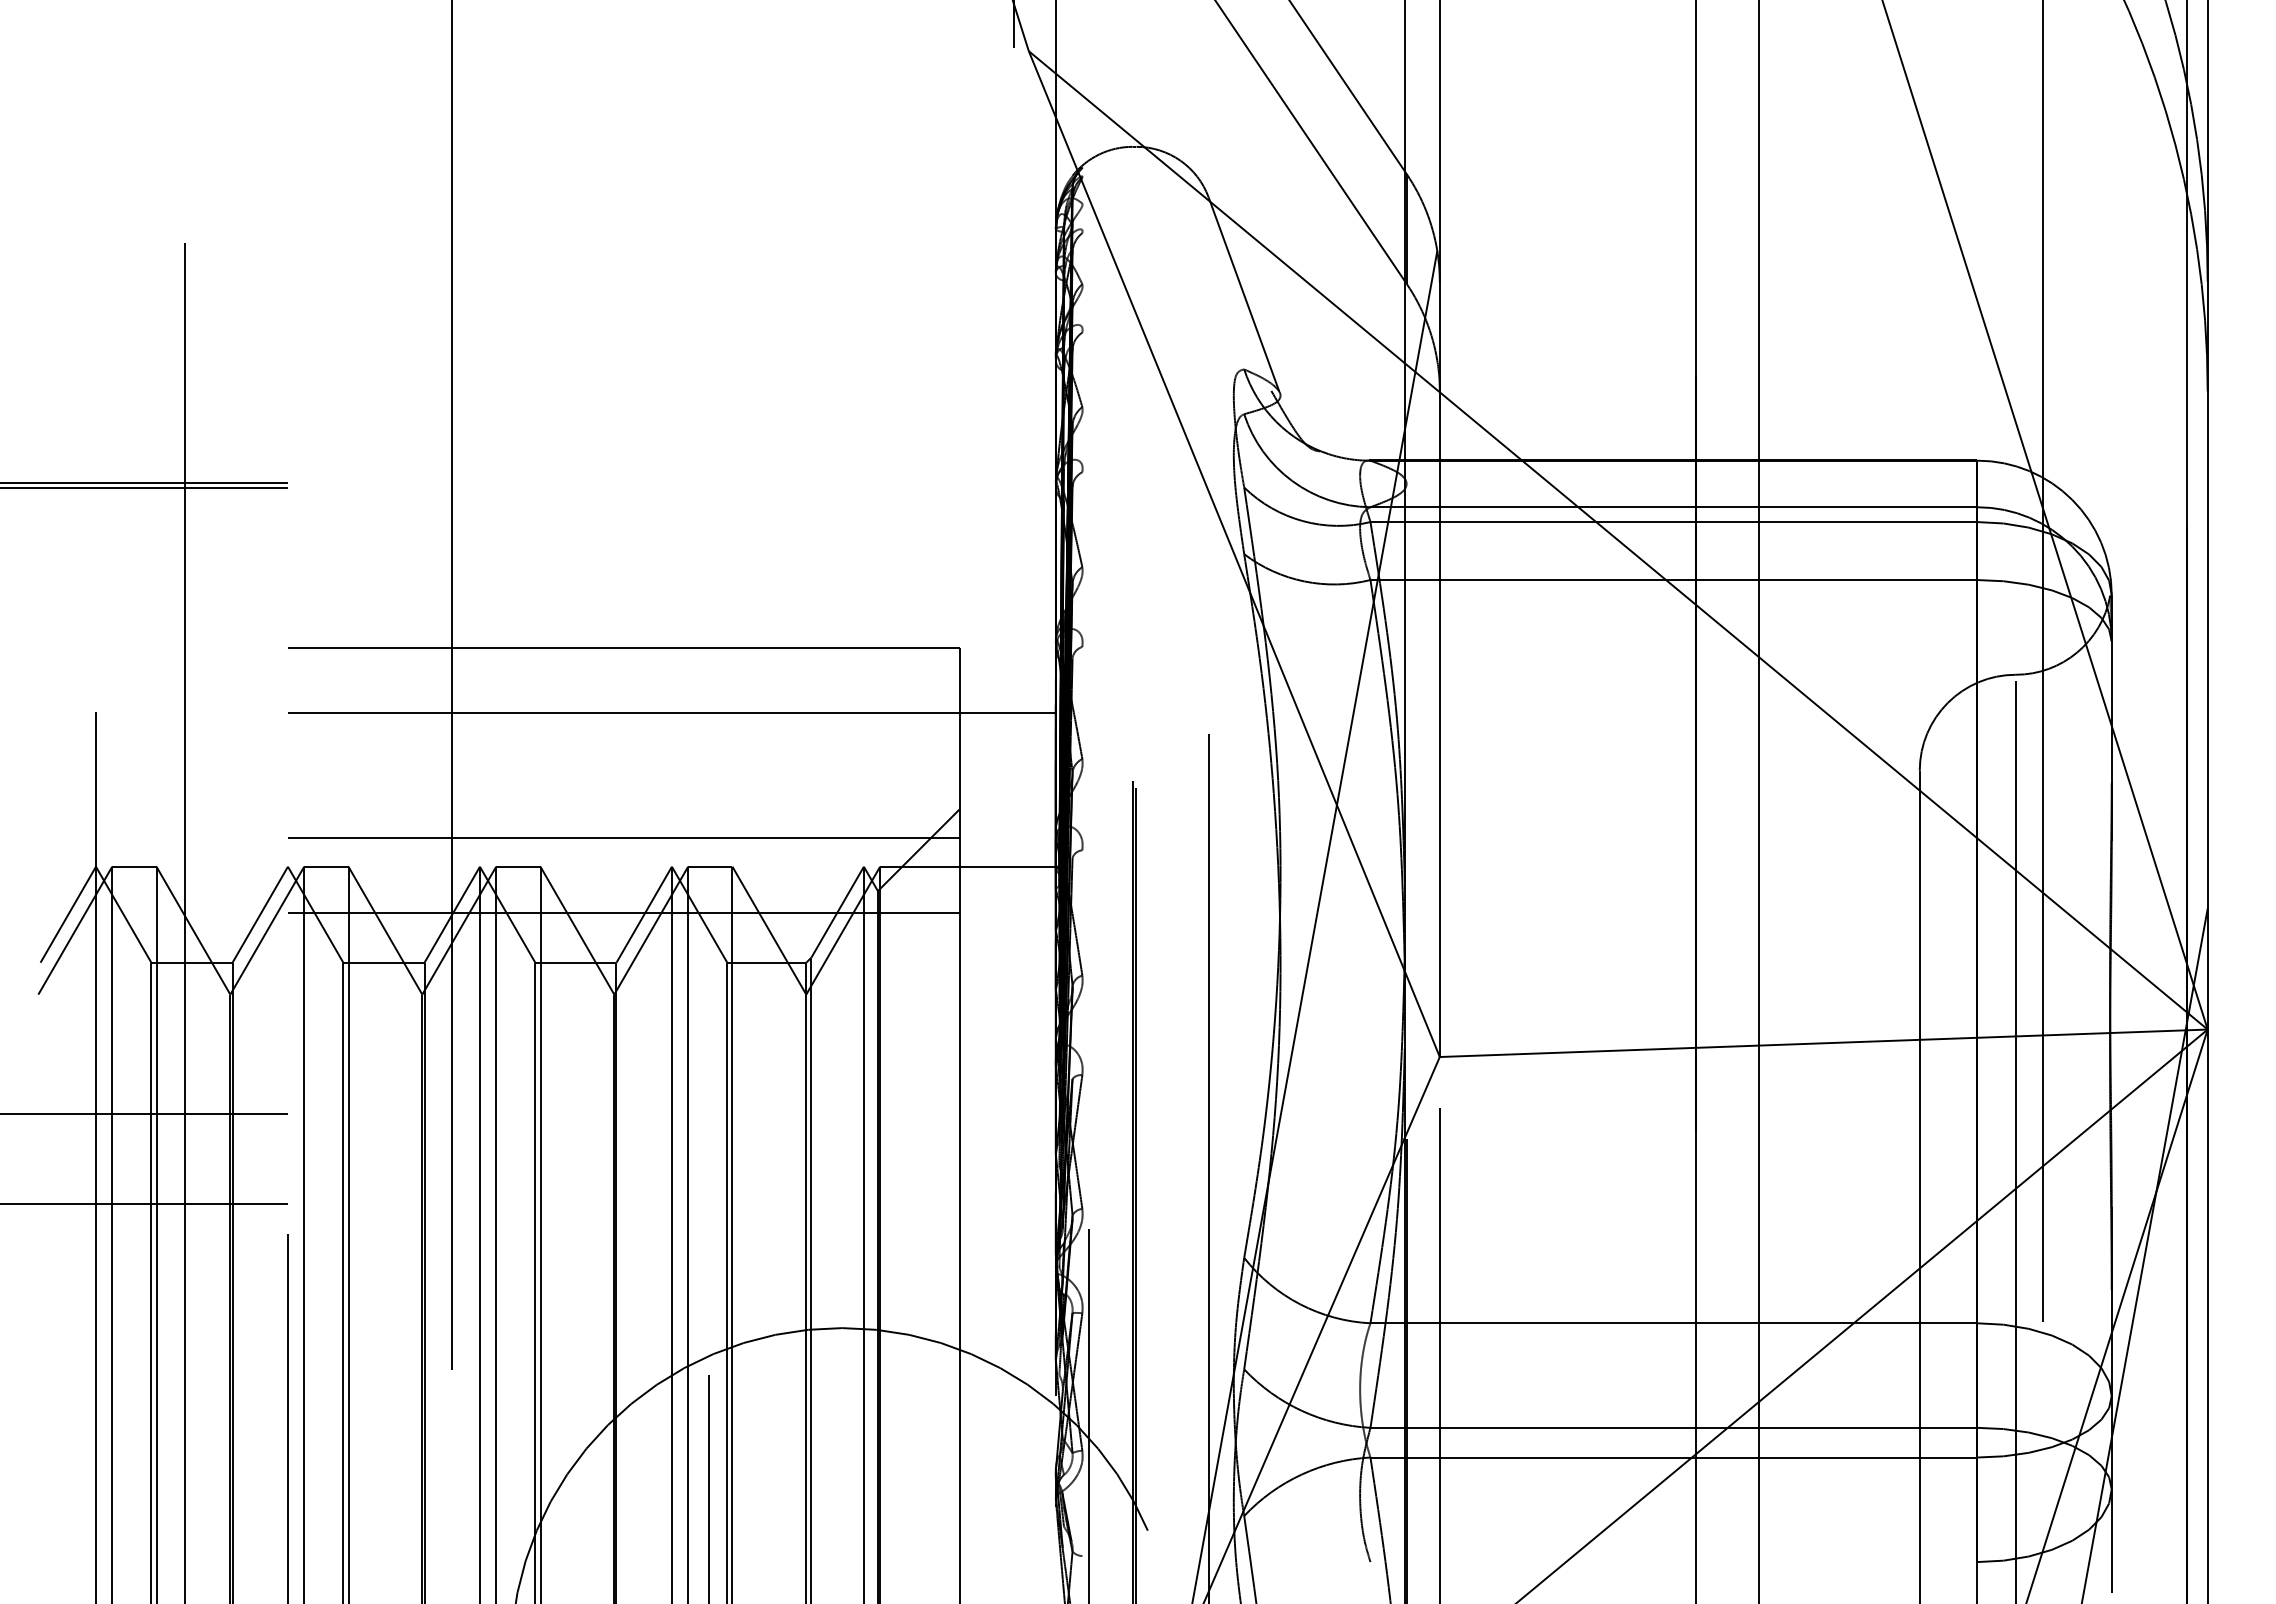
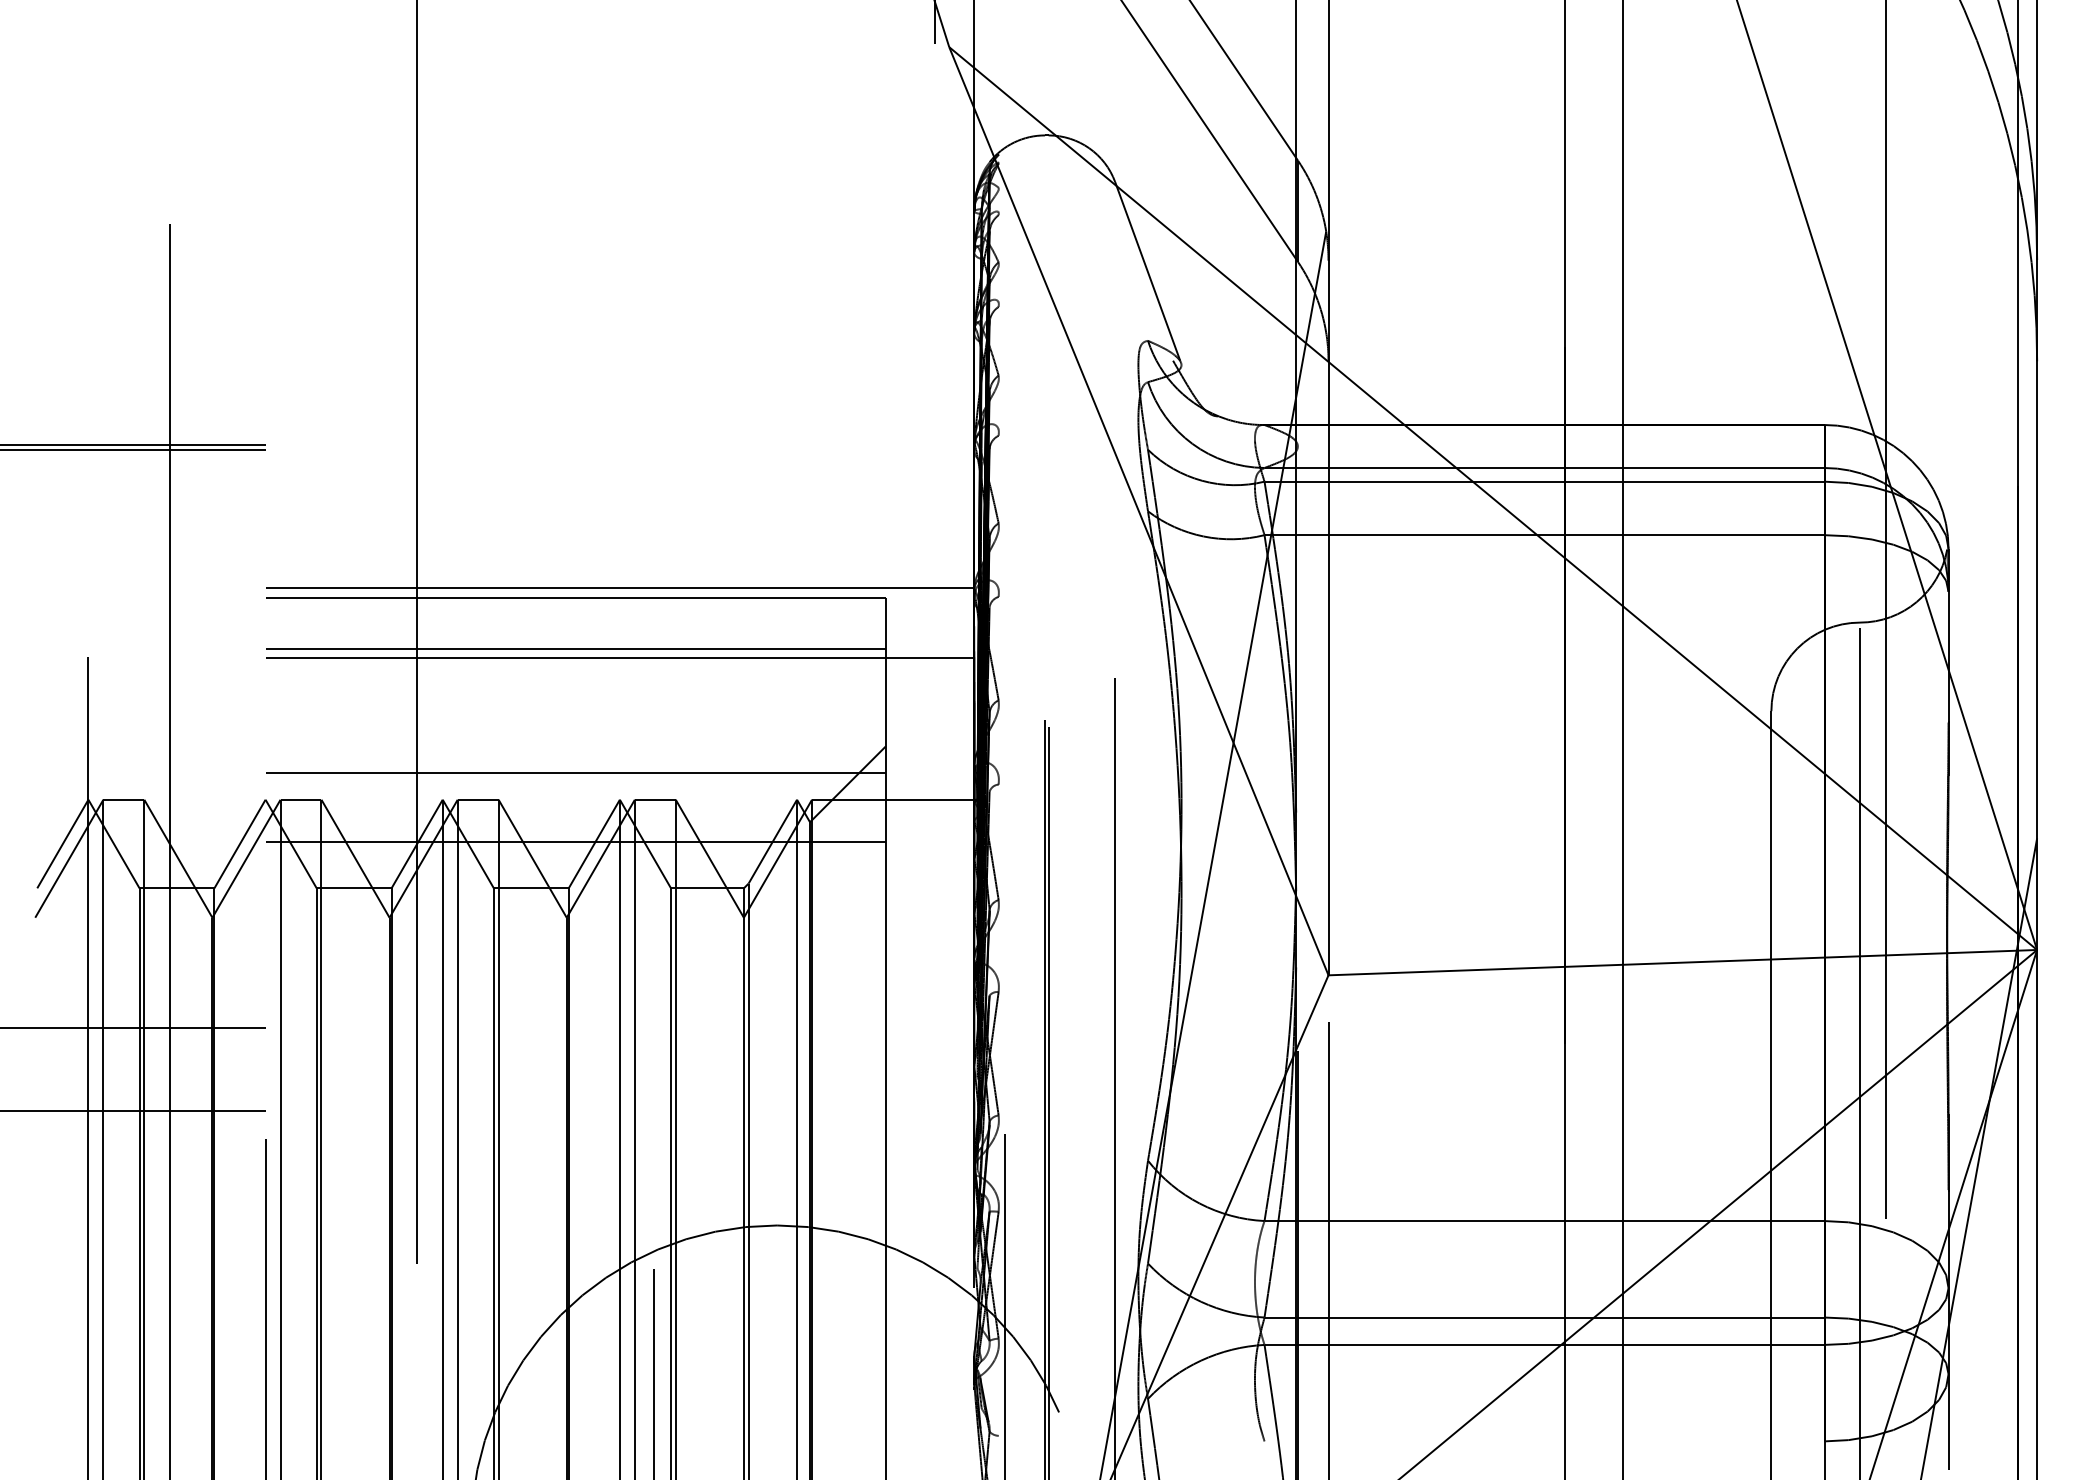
line: (671, 637) -> (619, 588), added
line: (623, 703) -> (575, 649), added

